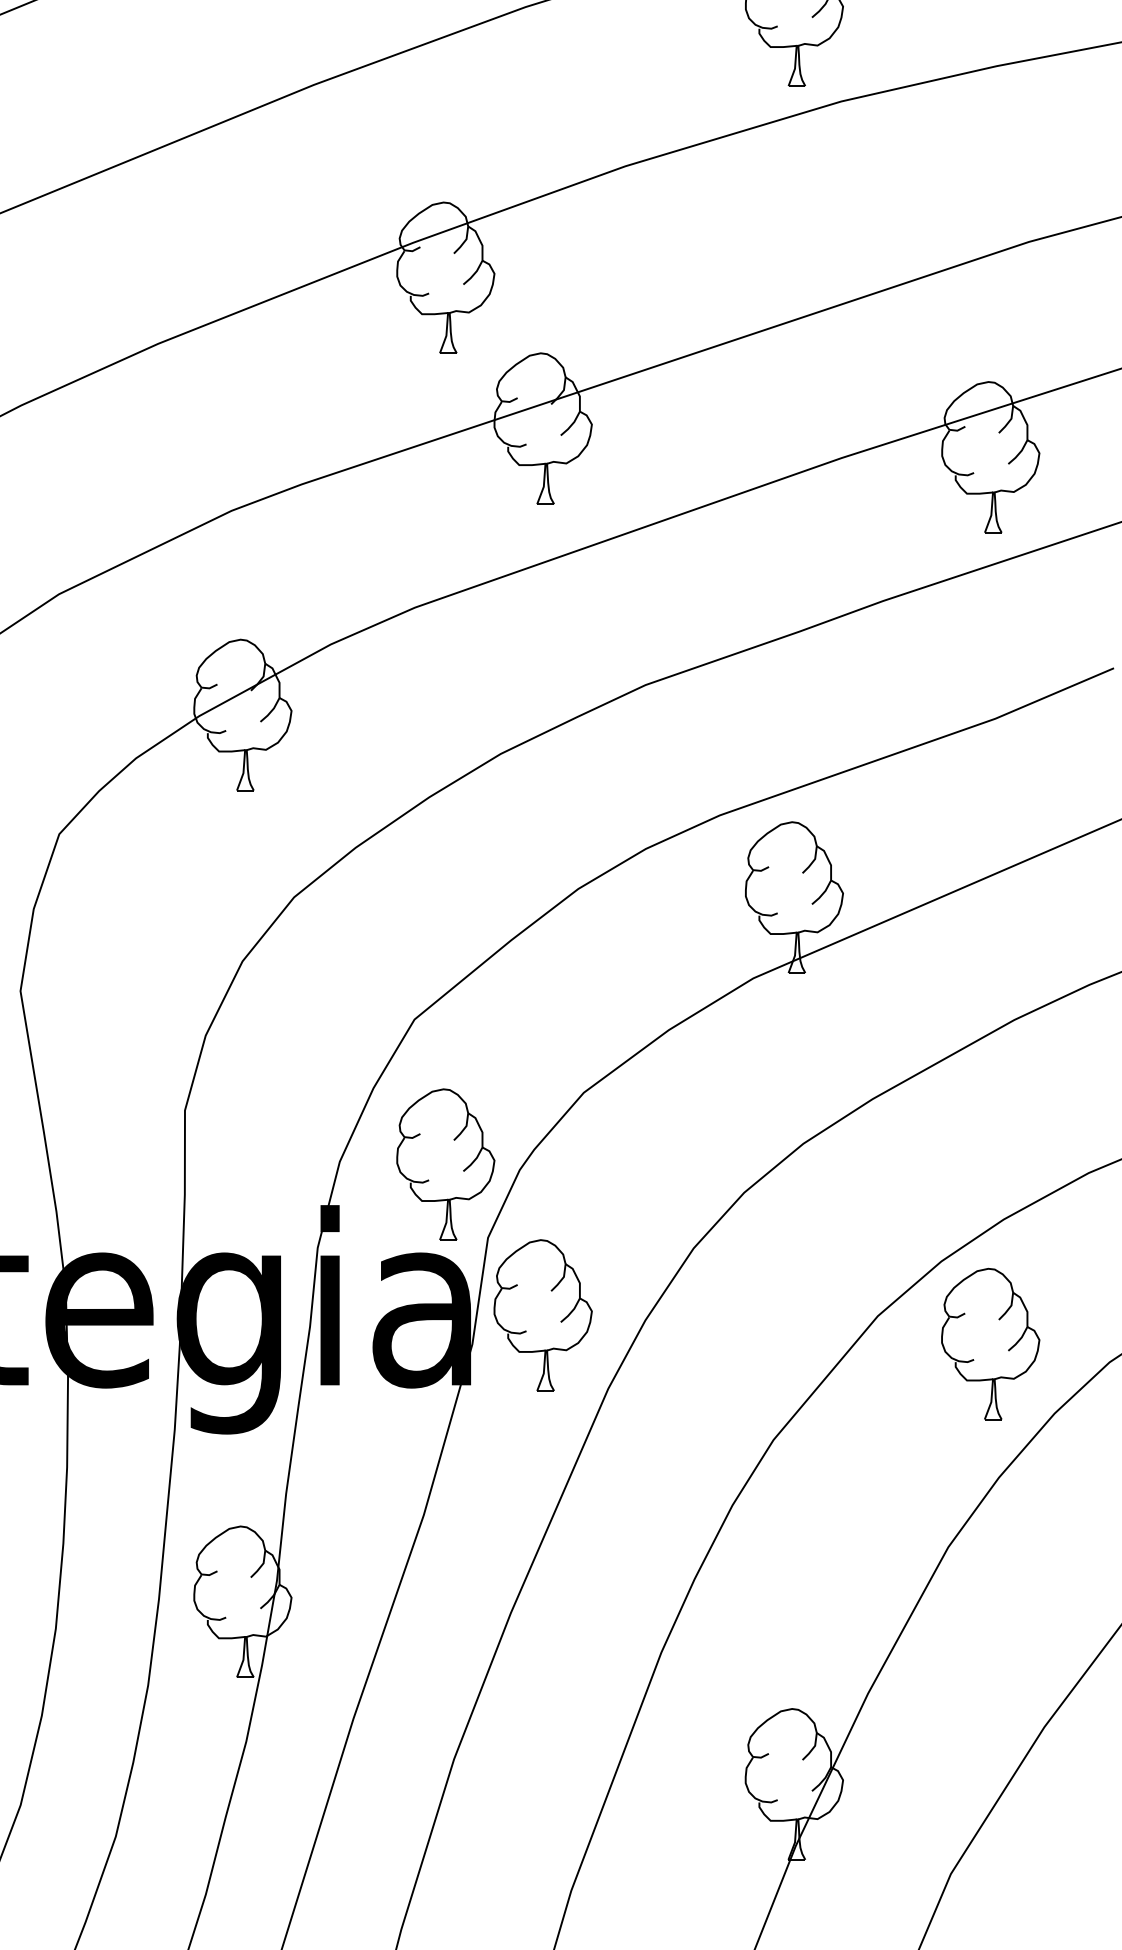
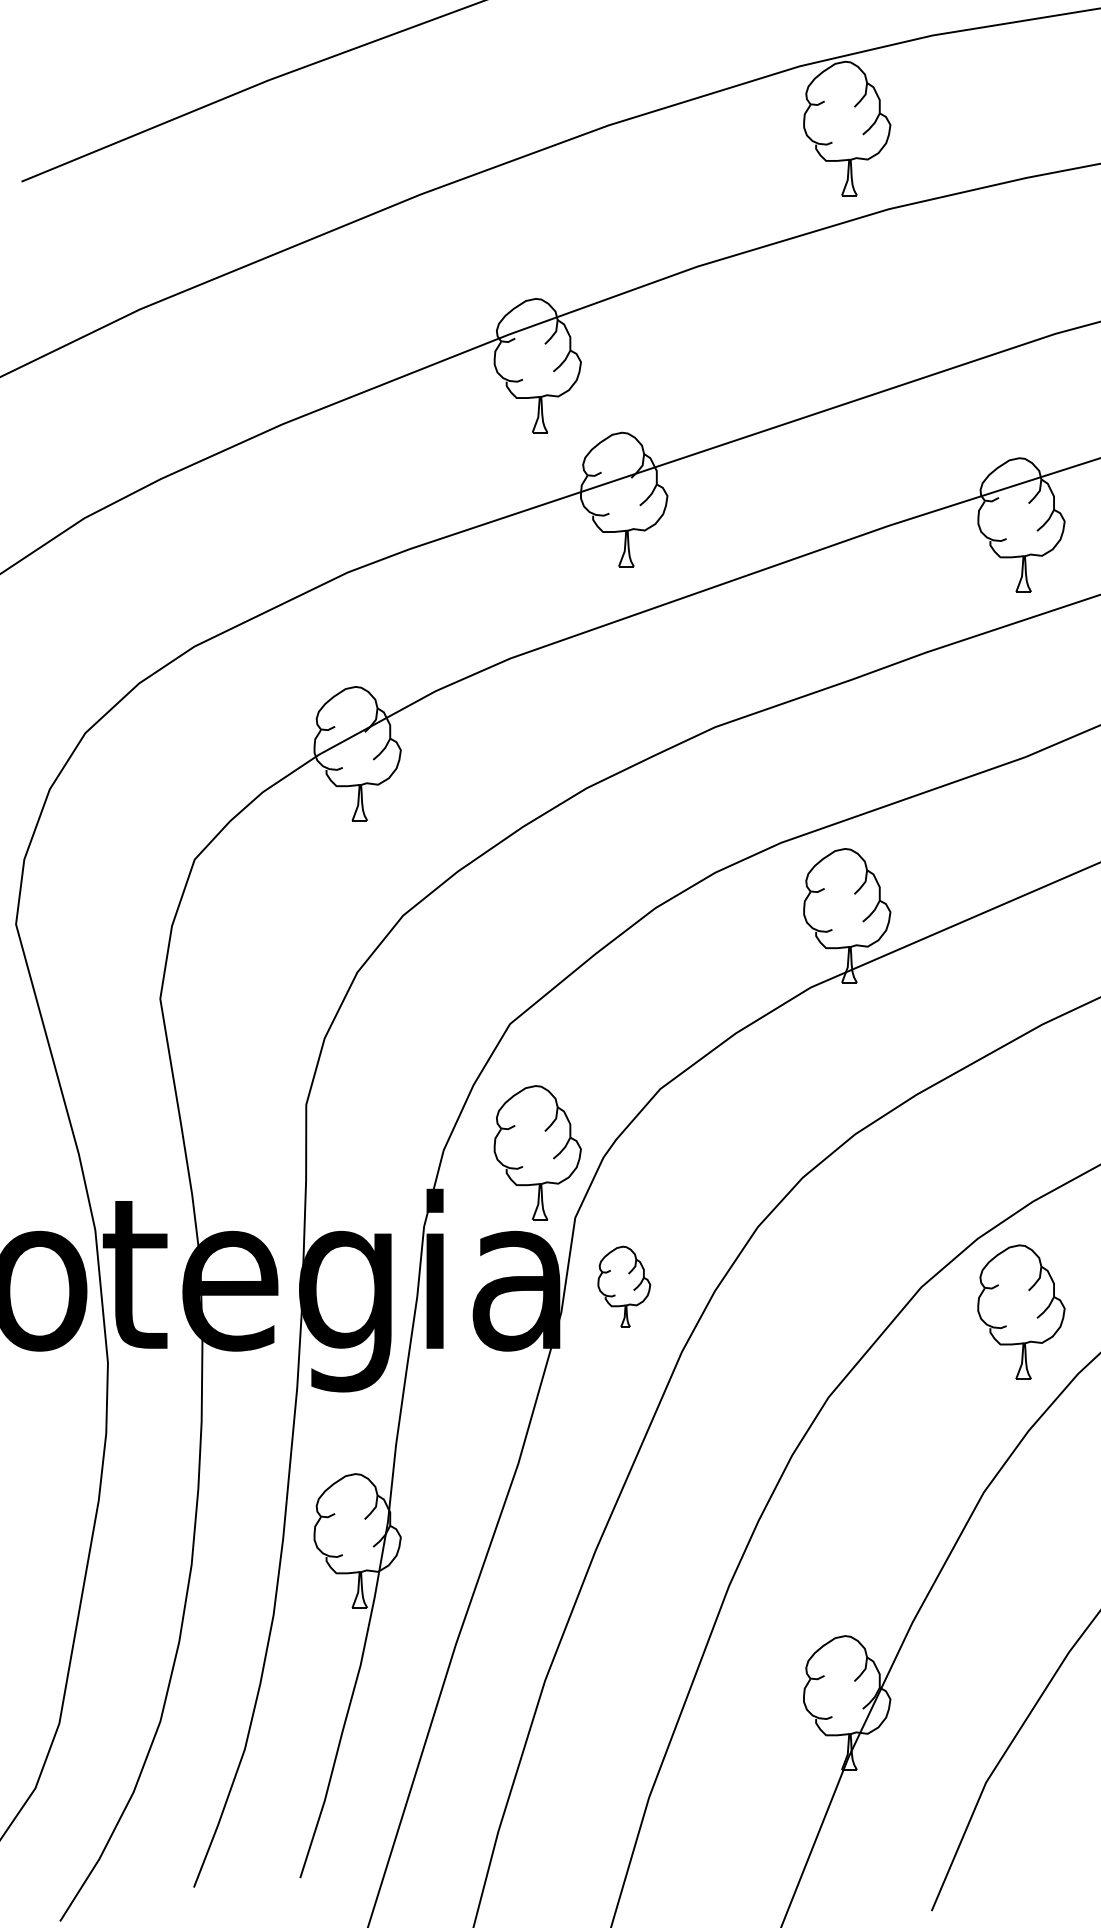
part: (543, 1315) -> (624, 1286), size x0.6

